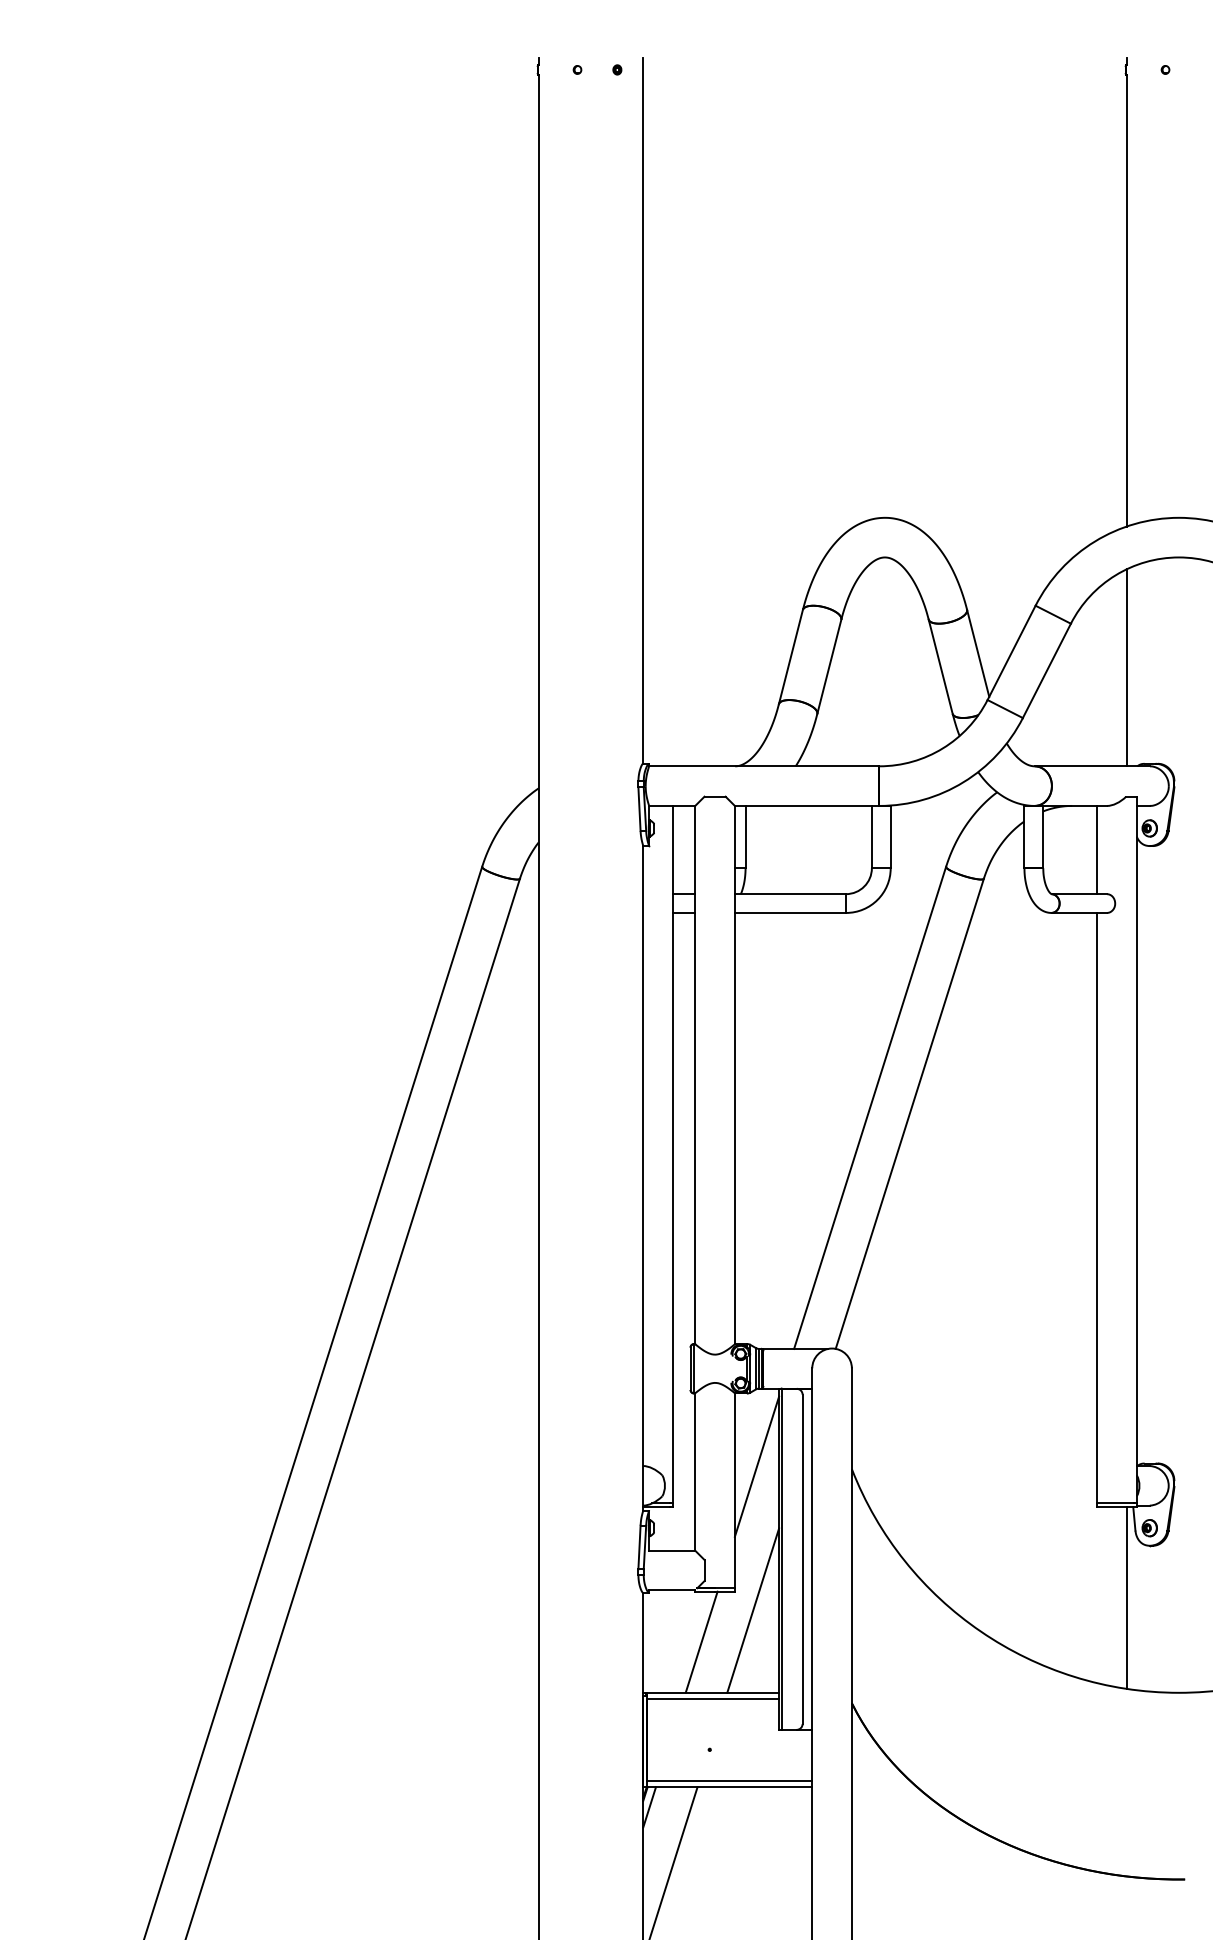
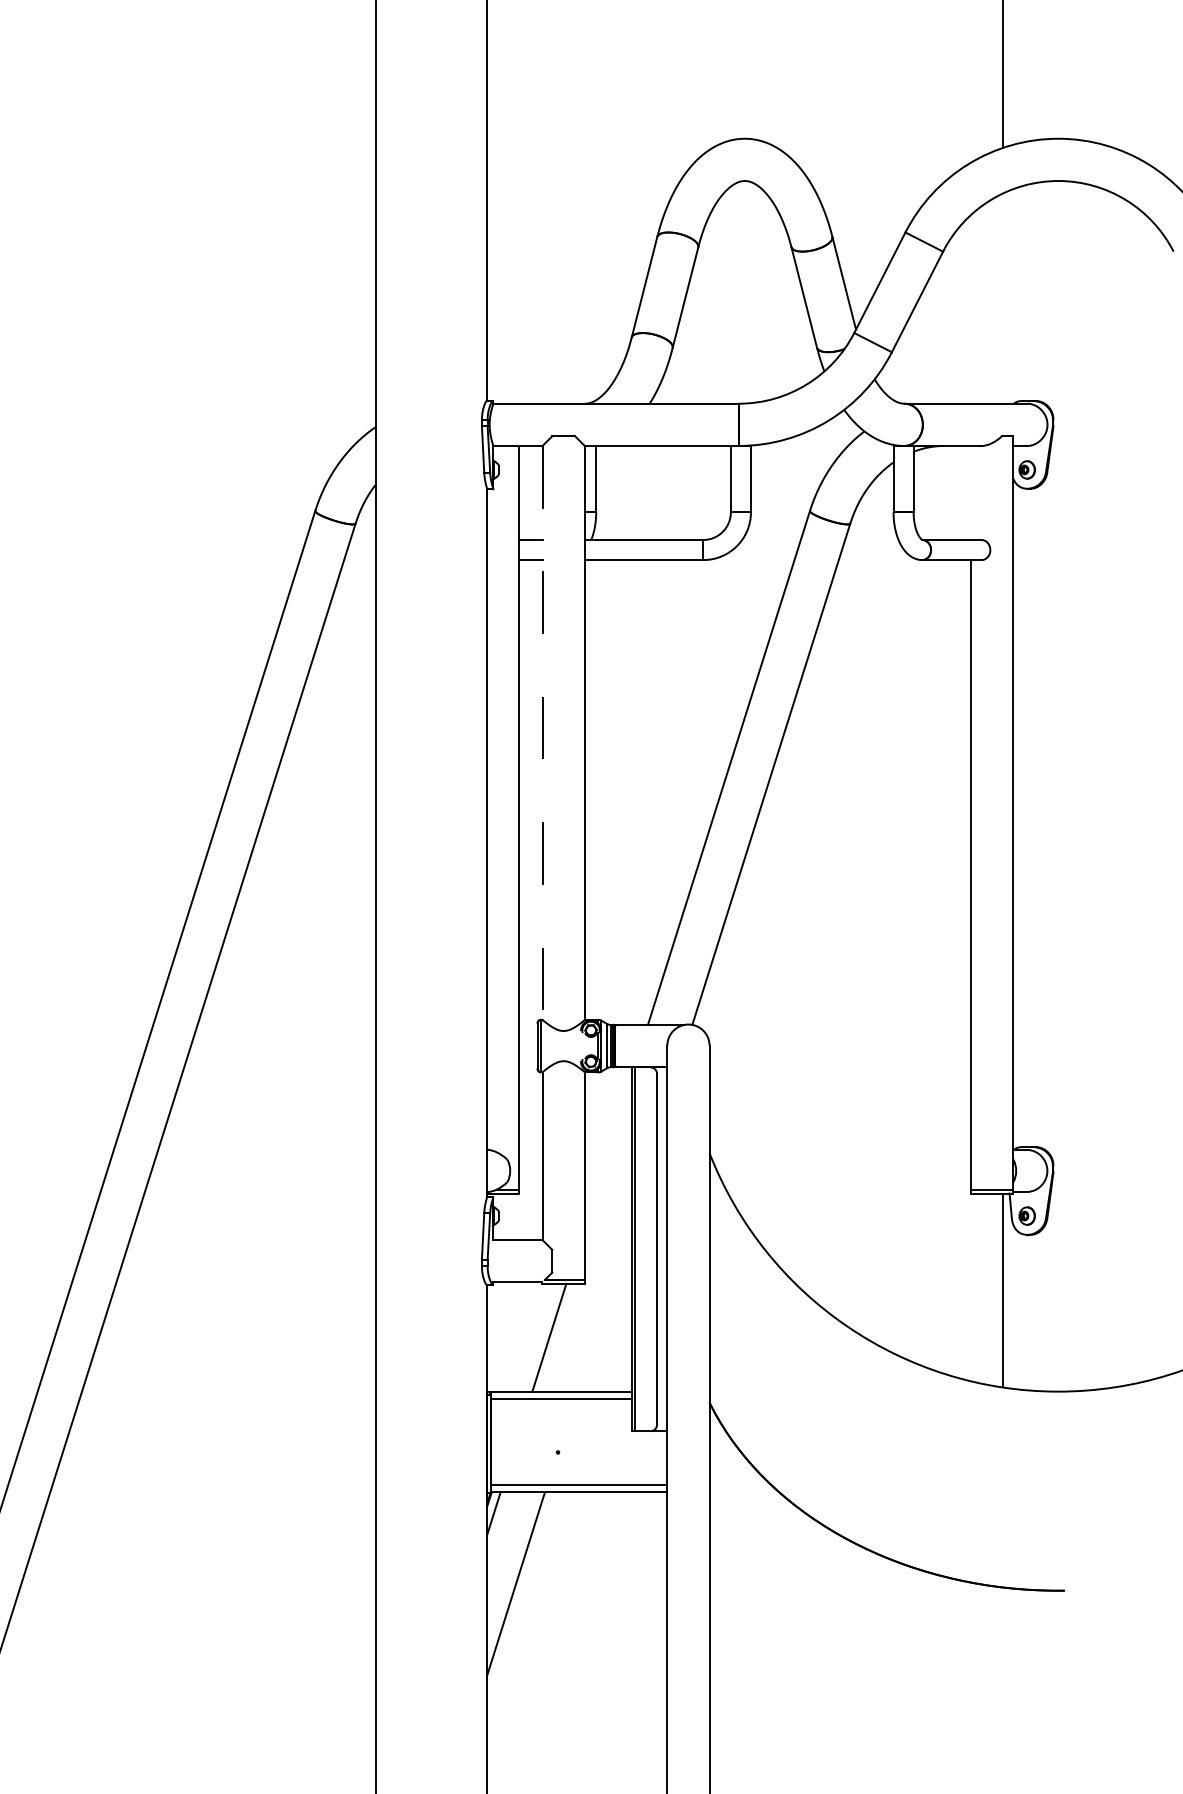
line: (1126, 667) -> (1002, 298), removed
line: (1097, 849) -> (971, 492), removed
line: (695, 1075) -> (542, 733), solid -> dashed
line: (756, 1466) -> (607, 1150), removed
line: (753, 1610) -> (604, 1303), removed

